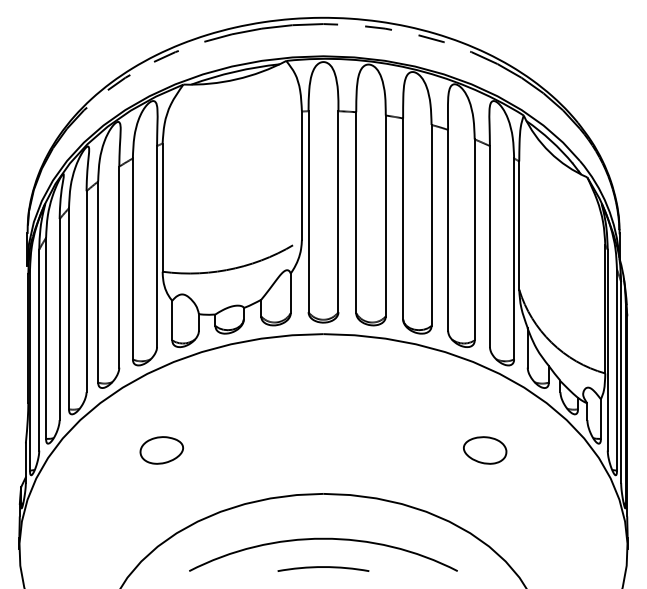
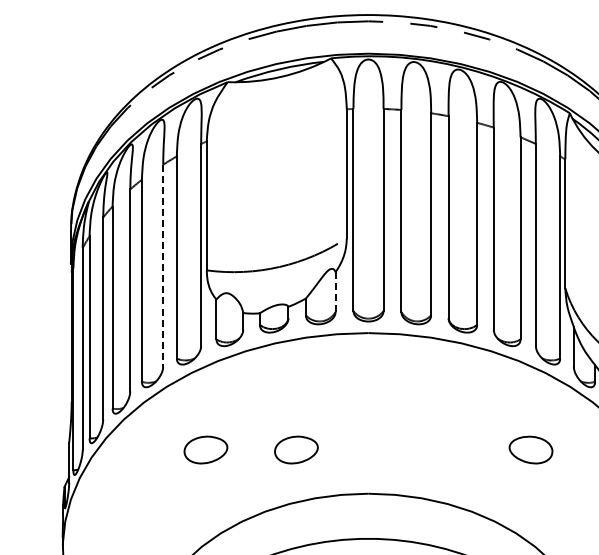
line: (119, 267) -> (163, 266), solid -> dashed
line: (290, 293) -> (335, 292), solid -> dashed
part: (251, 450) -> (296, 450), added

